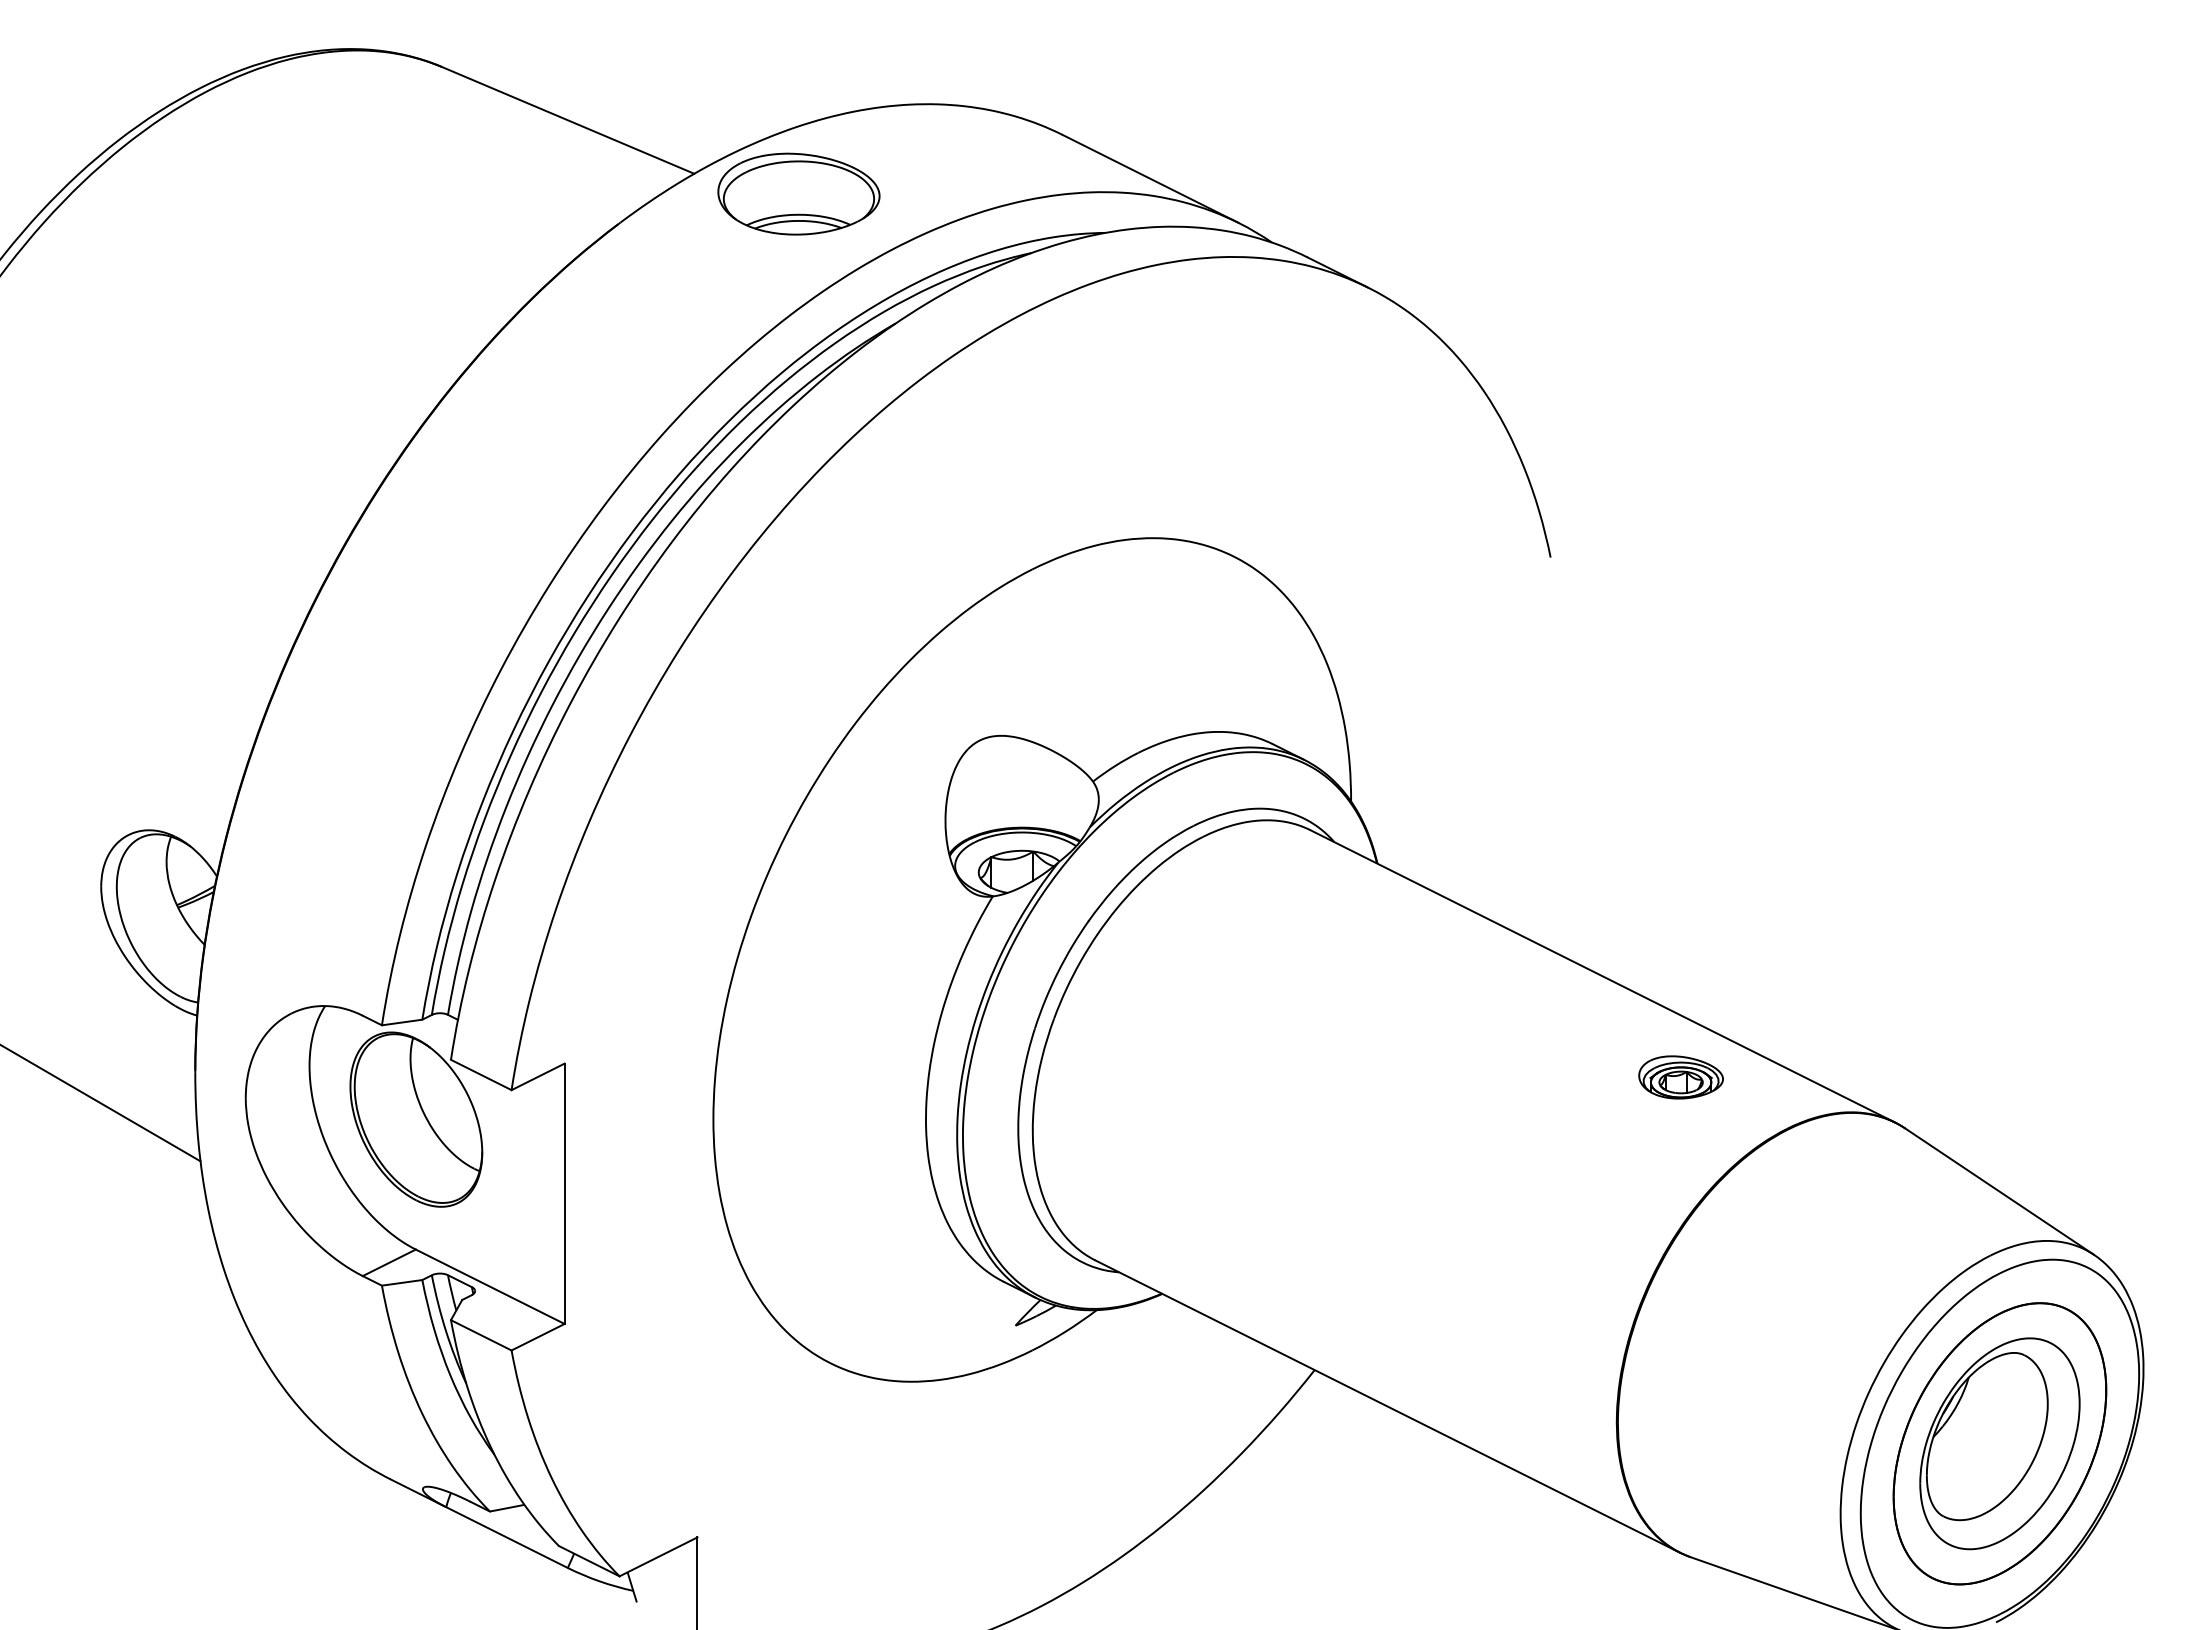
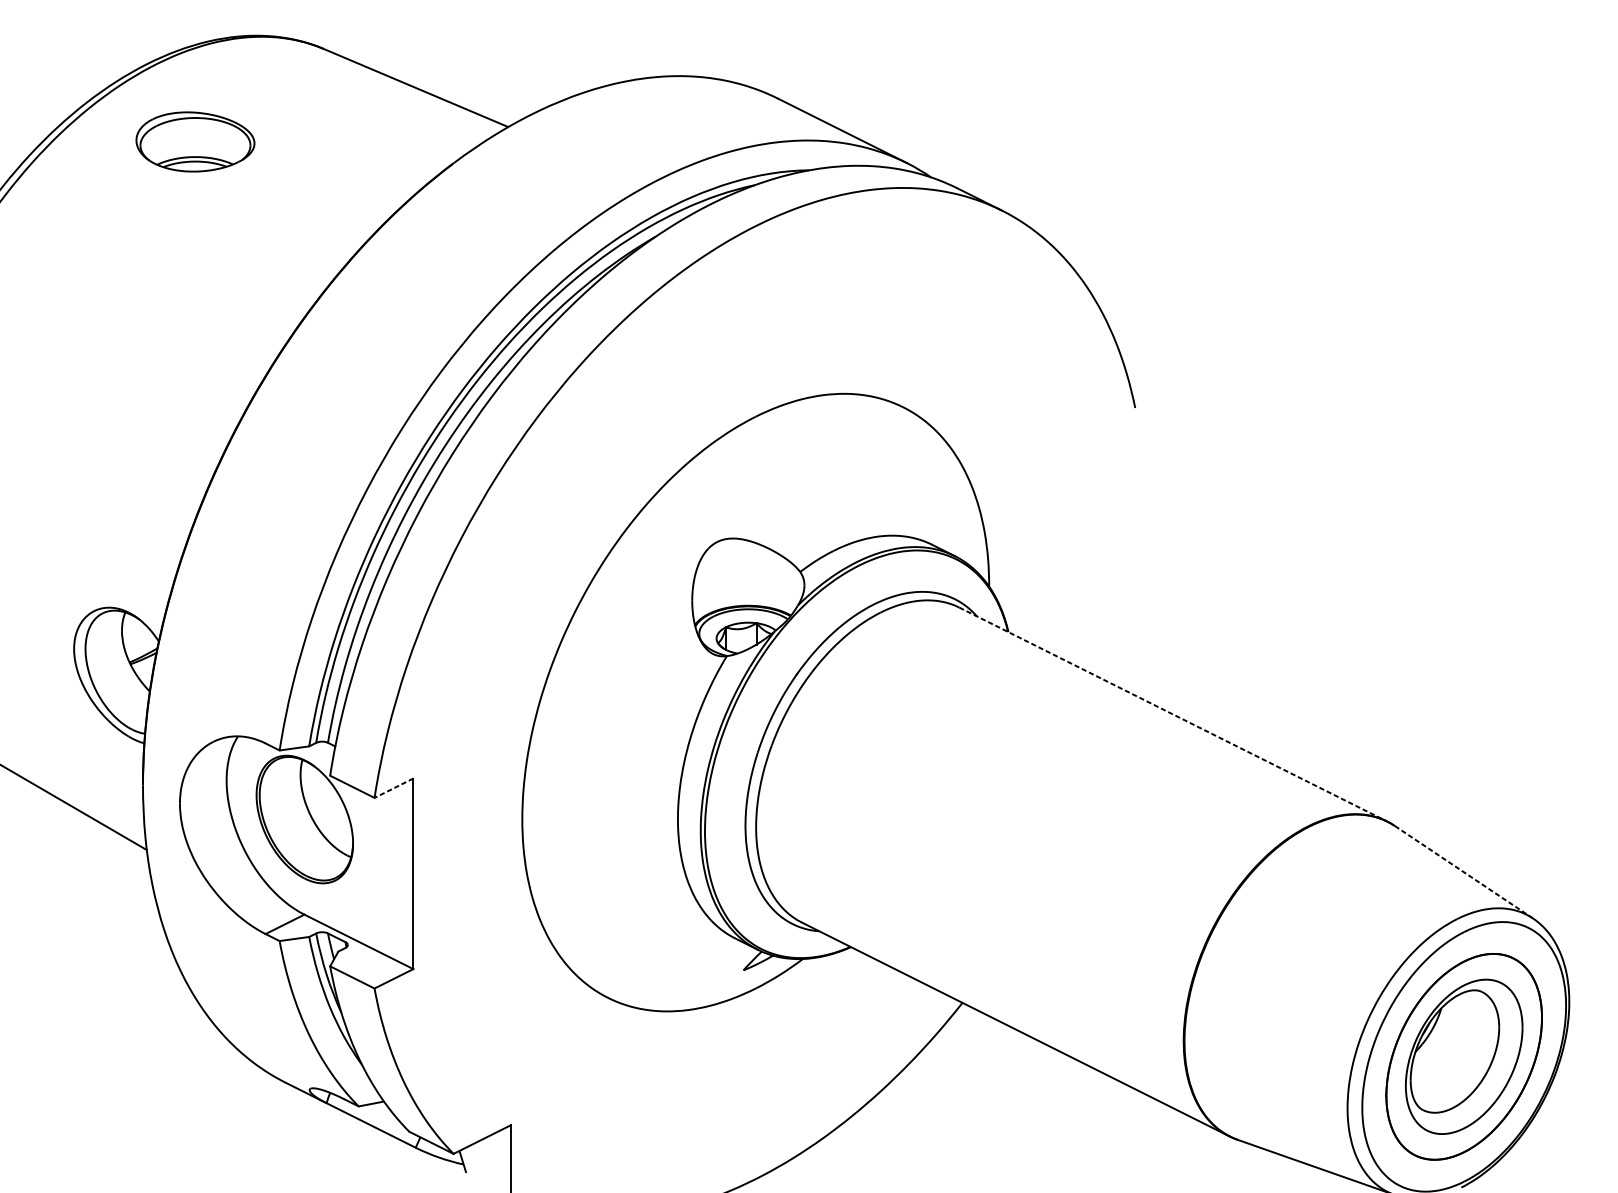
part: (798, 193) -> (195, 141), moved
line: (1602, 976) -> (1173, 714), solid -> dashed
line: (538, 1076) -> (394, 787), solid -> dashed
part: (1680, 1077) -> (1230, 788), removed
line: (1999, 1191) -> (1463, 872), solid -> dashed

